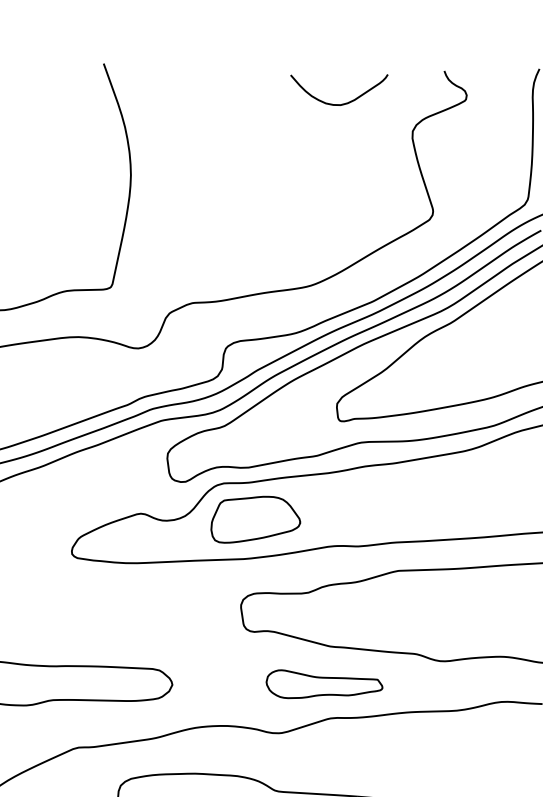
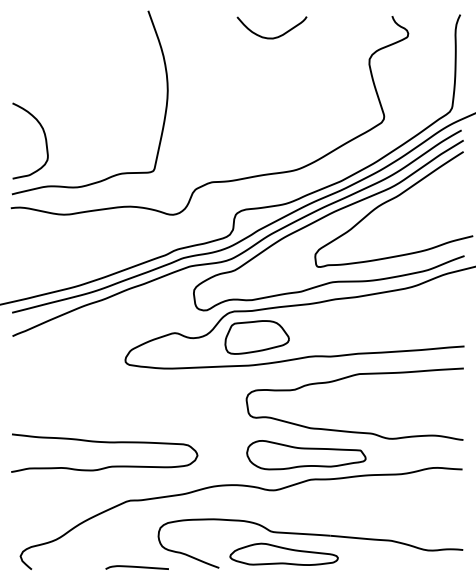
curve: (338, 103) -> (271, 37), moved
part: (324, 684) -> (306, 455), size x1.43

